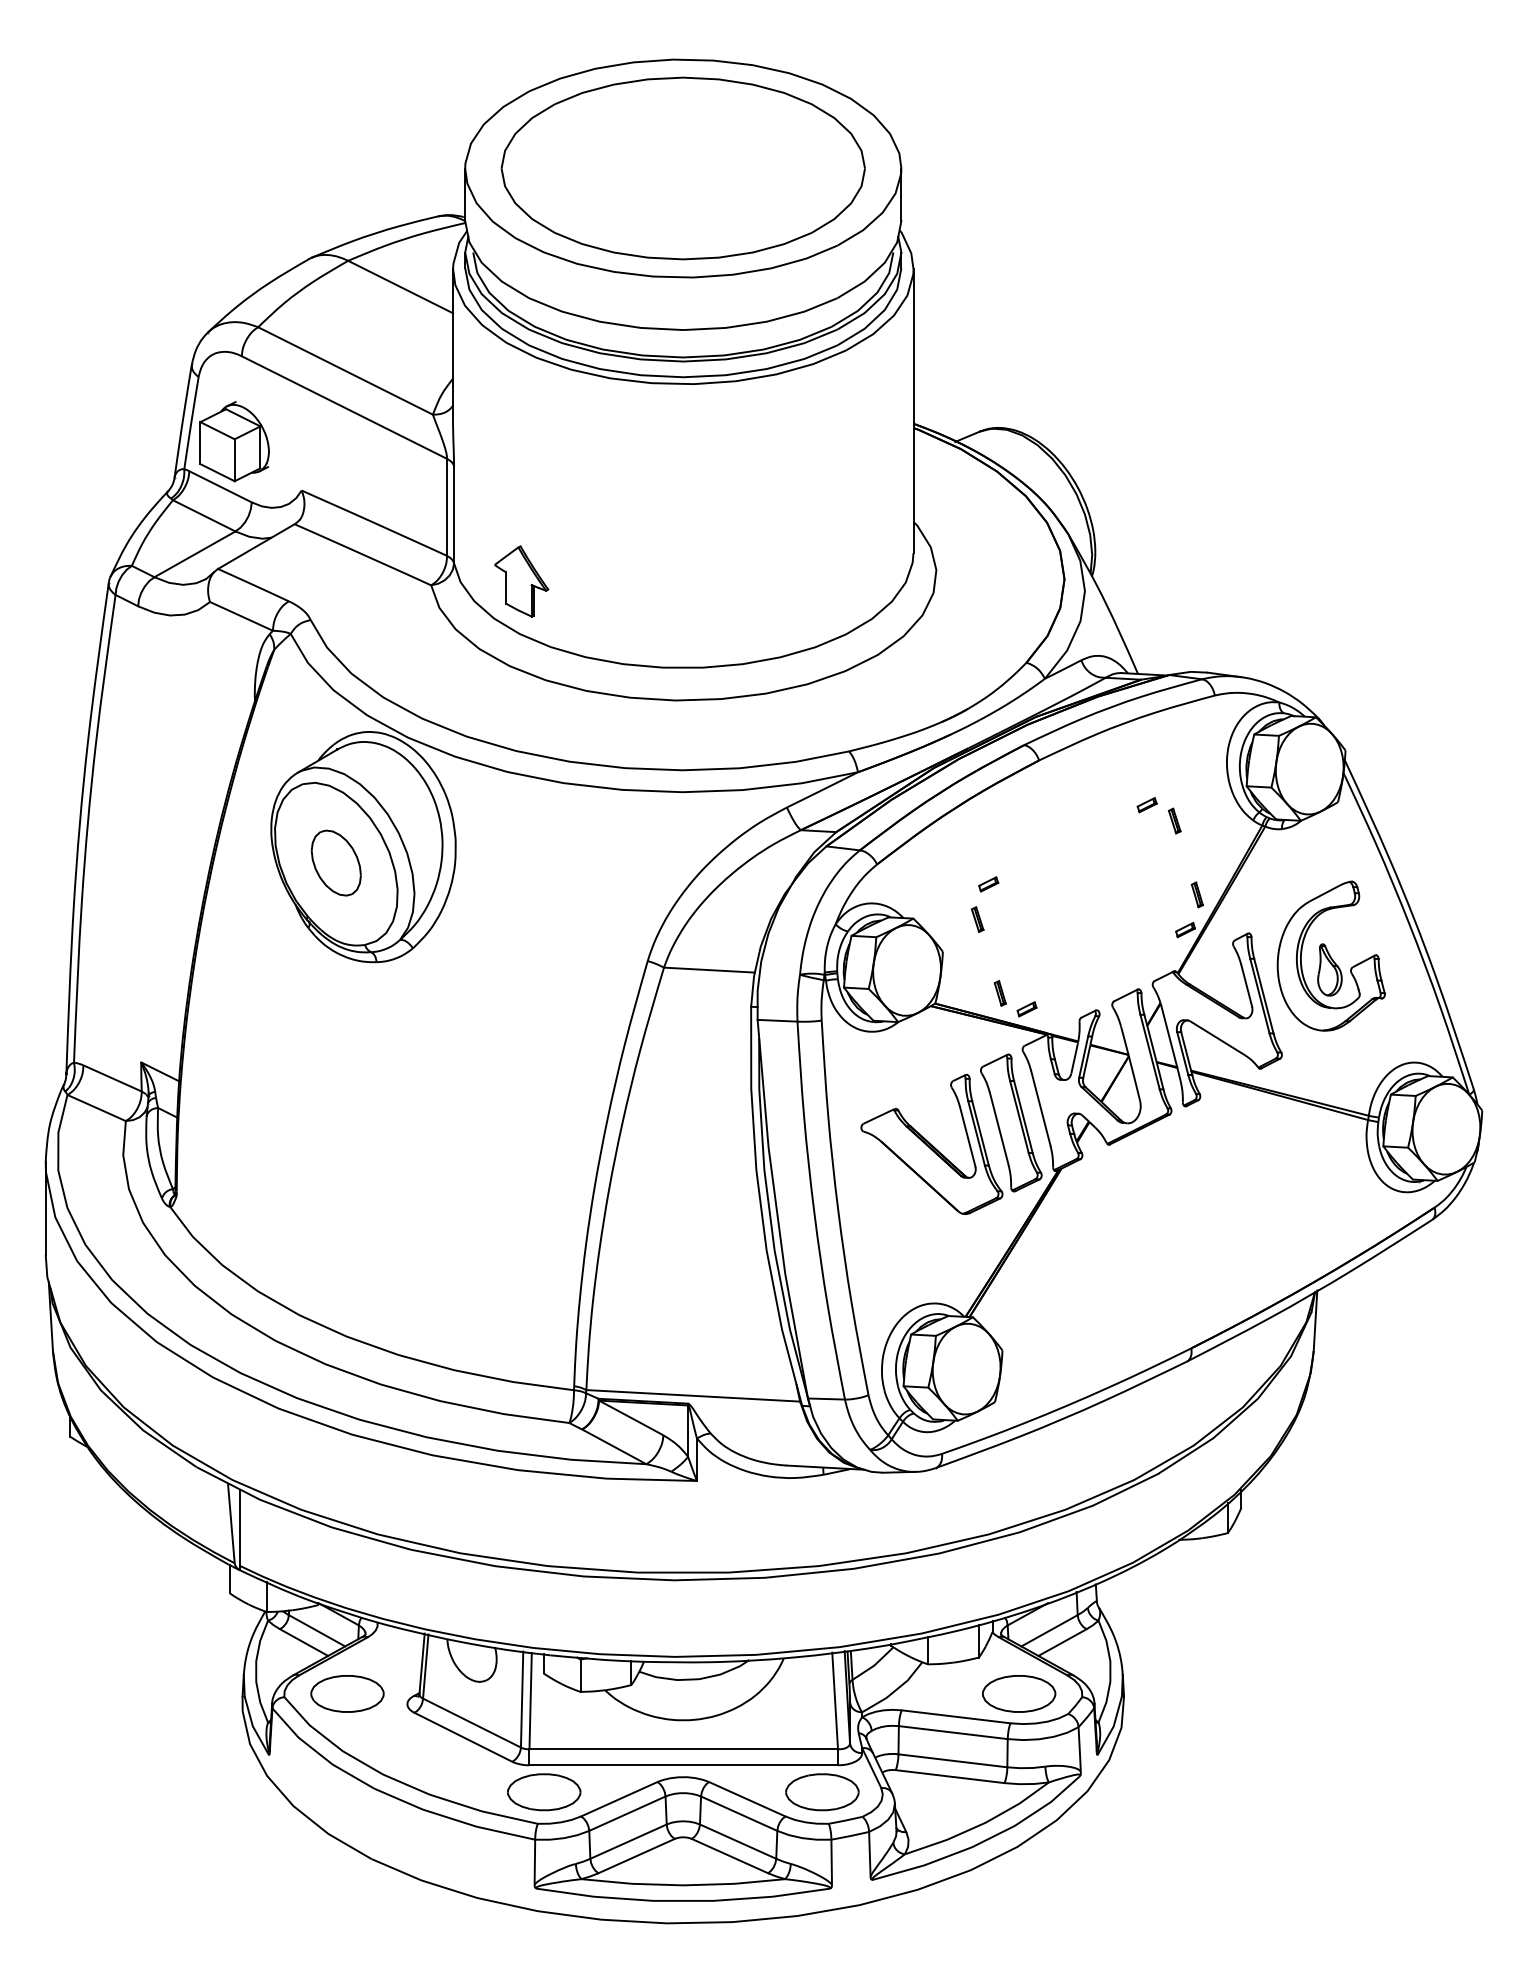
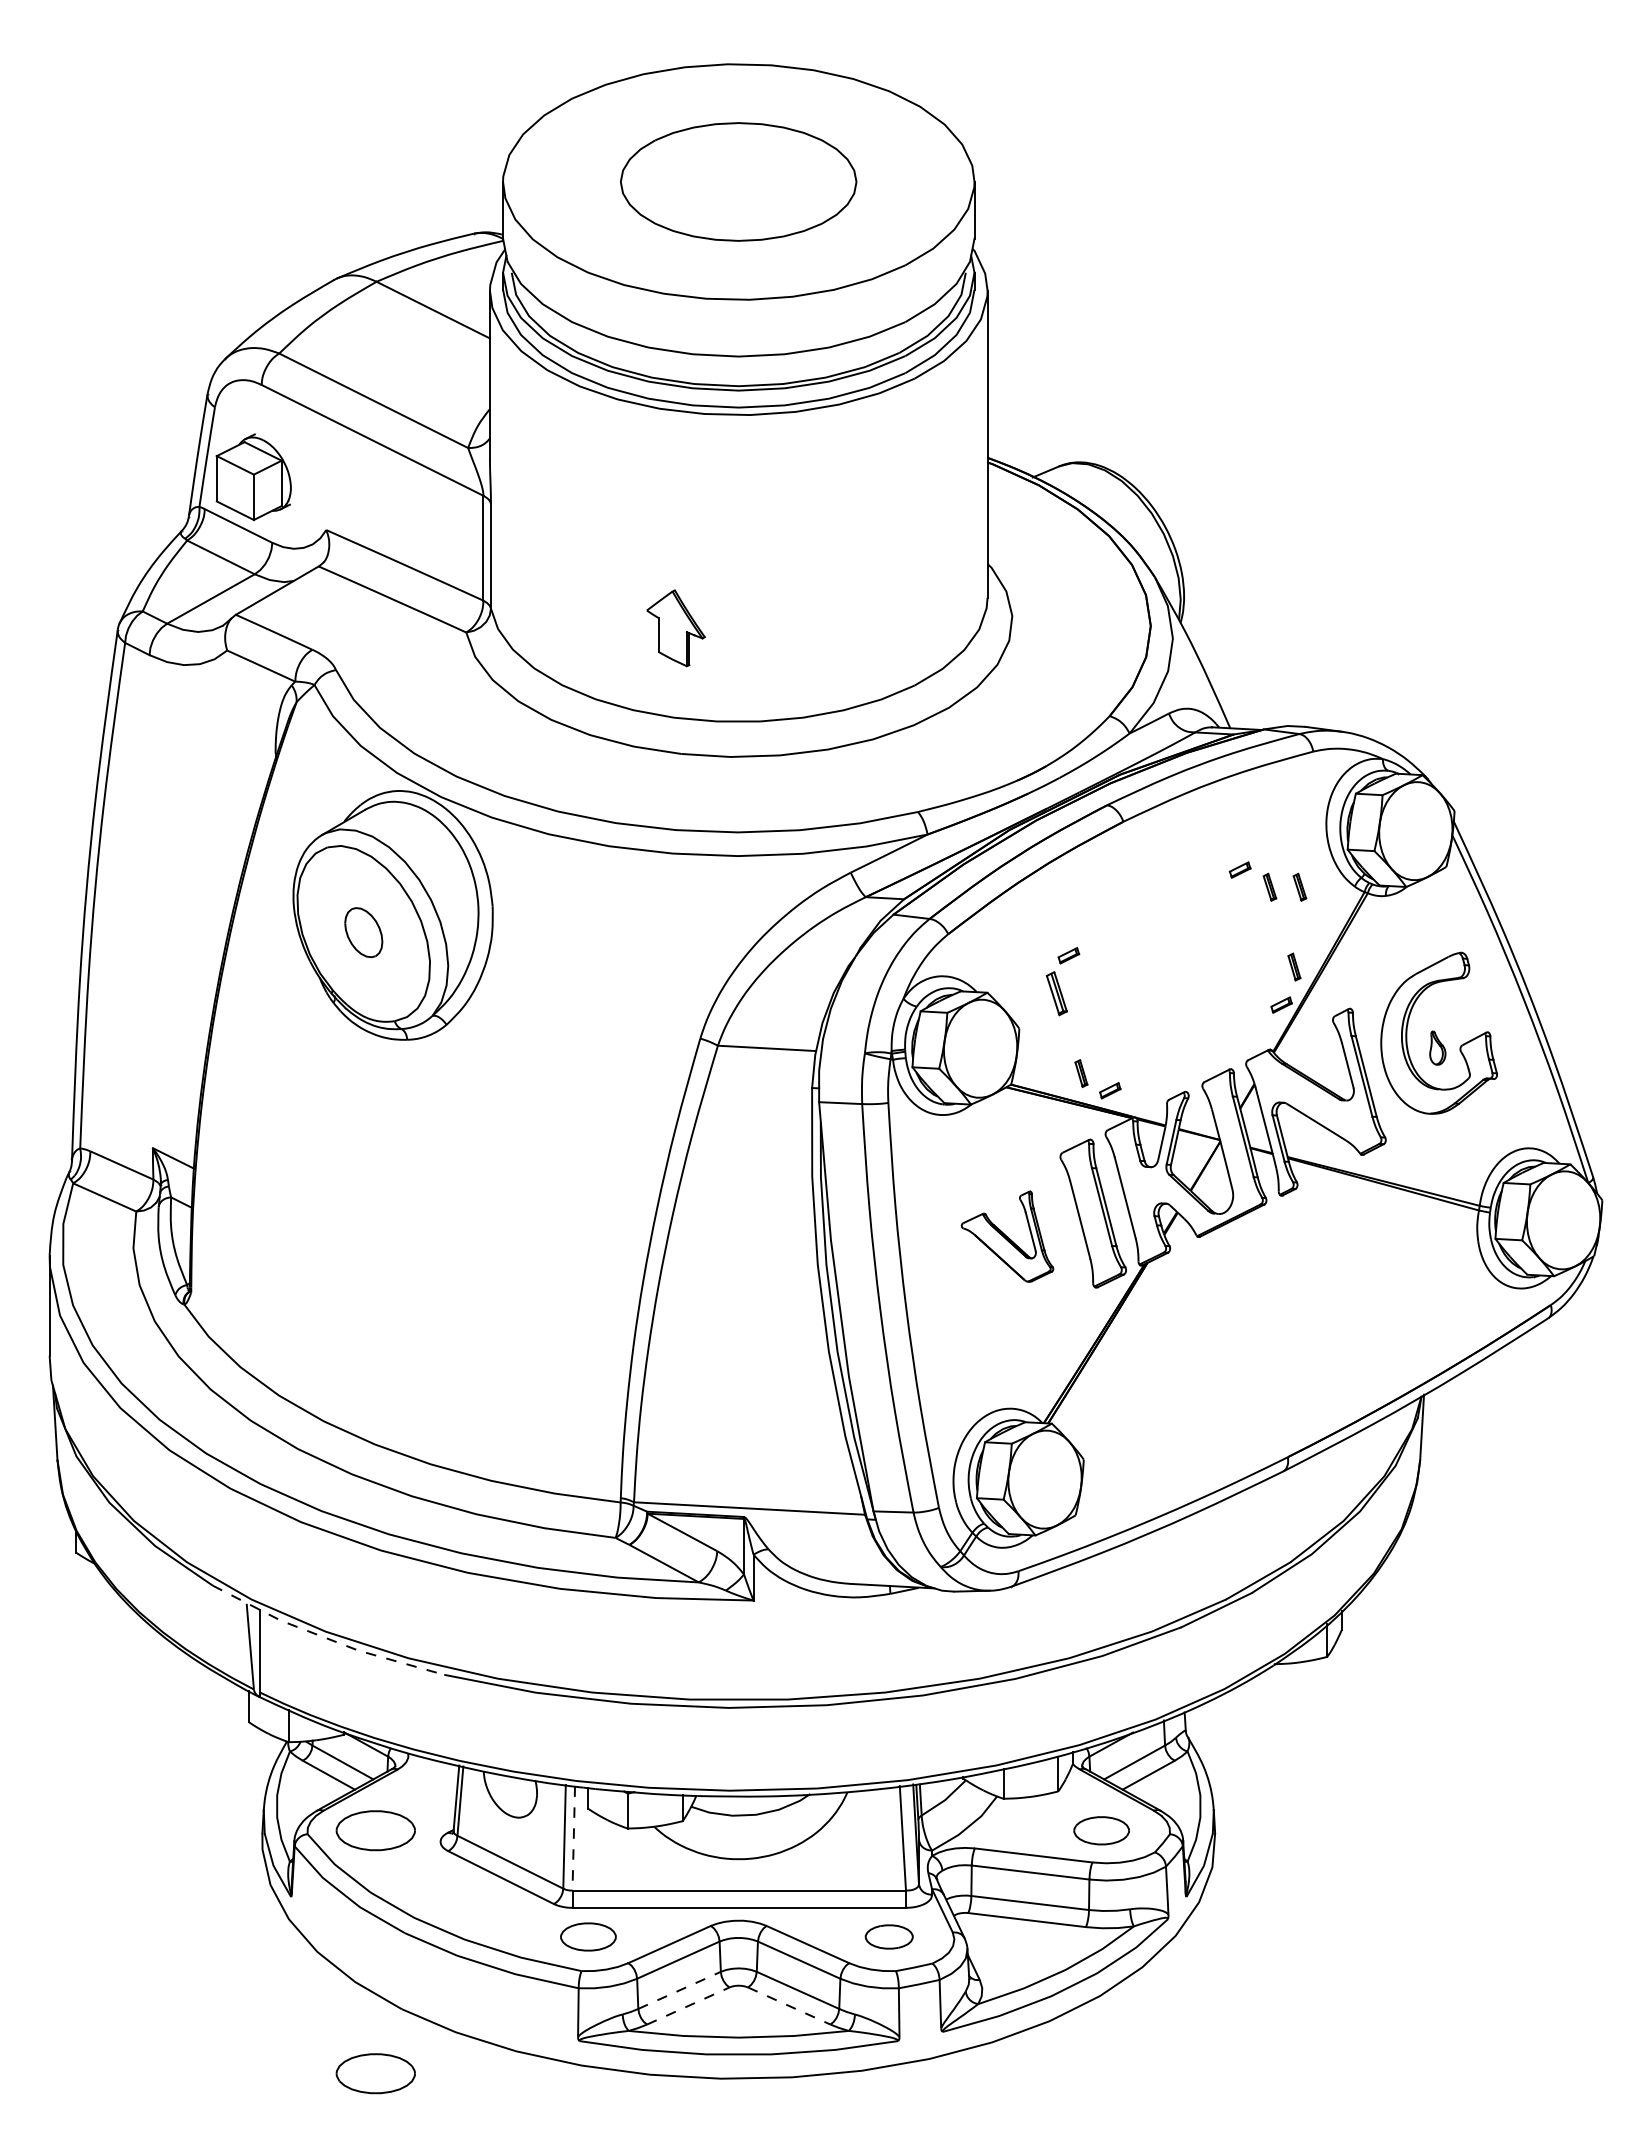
part: (683, 168) -> (738, 181), size x0.6
part: (521, 581) -> (675, 628), moved
part: (1202, 820) -> (1299, 886), added
part: (336, 862) -> (363, 932), size x0.7
part: (977, 919) -> (1056, 993), size x1.6
part: (1329, 969) -> (1437, 1047), size x0.6
part: (931, 1144) -> (1007, 1236), size x0.6
line: (300, 1515) -> (325, 1637), solid -> dashed
part: (1018, 1693) -> (1101, 1830), size x0.7
line: (530, 1701) -> (573, 1838), solid -> dashed
part: (544, 1791) -> (588, 1936), size x0.7
part: (822, 1791) -> (889, 1936), size x0.6
line: (629, 1841) -> (680, 1990), solid -> dashed
line: (636, 1855) -> (688, 2005), solid -> dashed
line: (730, 1856) -> (789, 2006), solid -> dashed
part: (347, 1918) -> (375, 2073), added

